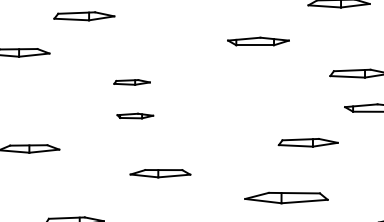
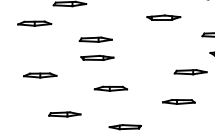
part: (131, 82) -> (95, 39), size x1.67
part: (135, 115) -> (97, 57), size x1.67
part: (285, 197) -> (178, 101), size x0.71

